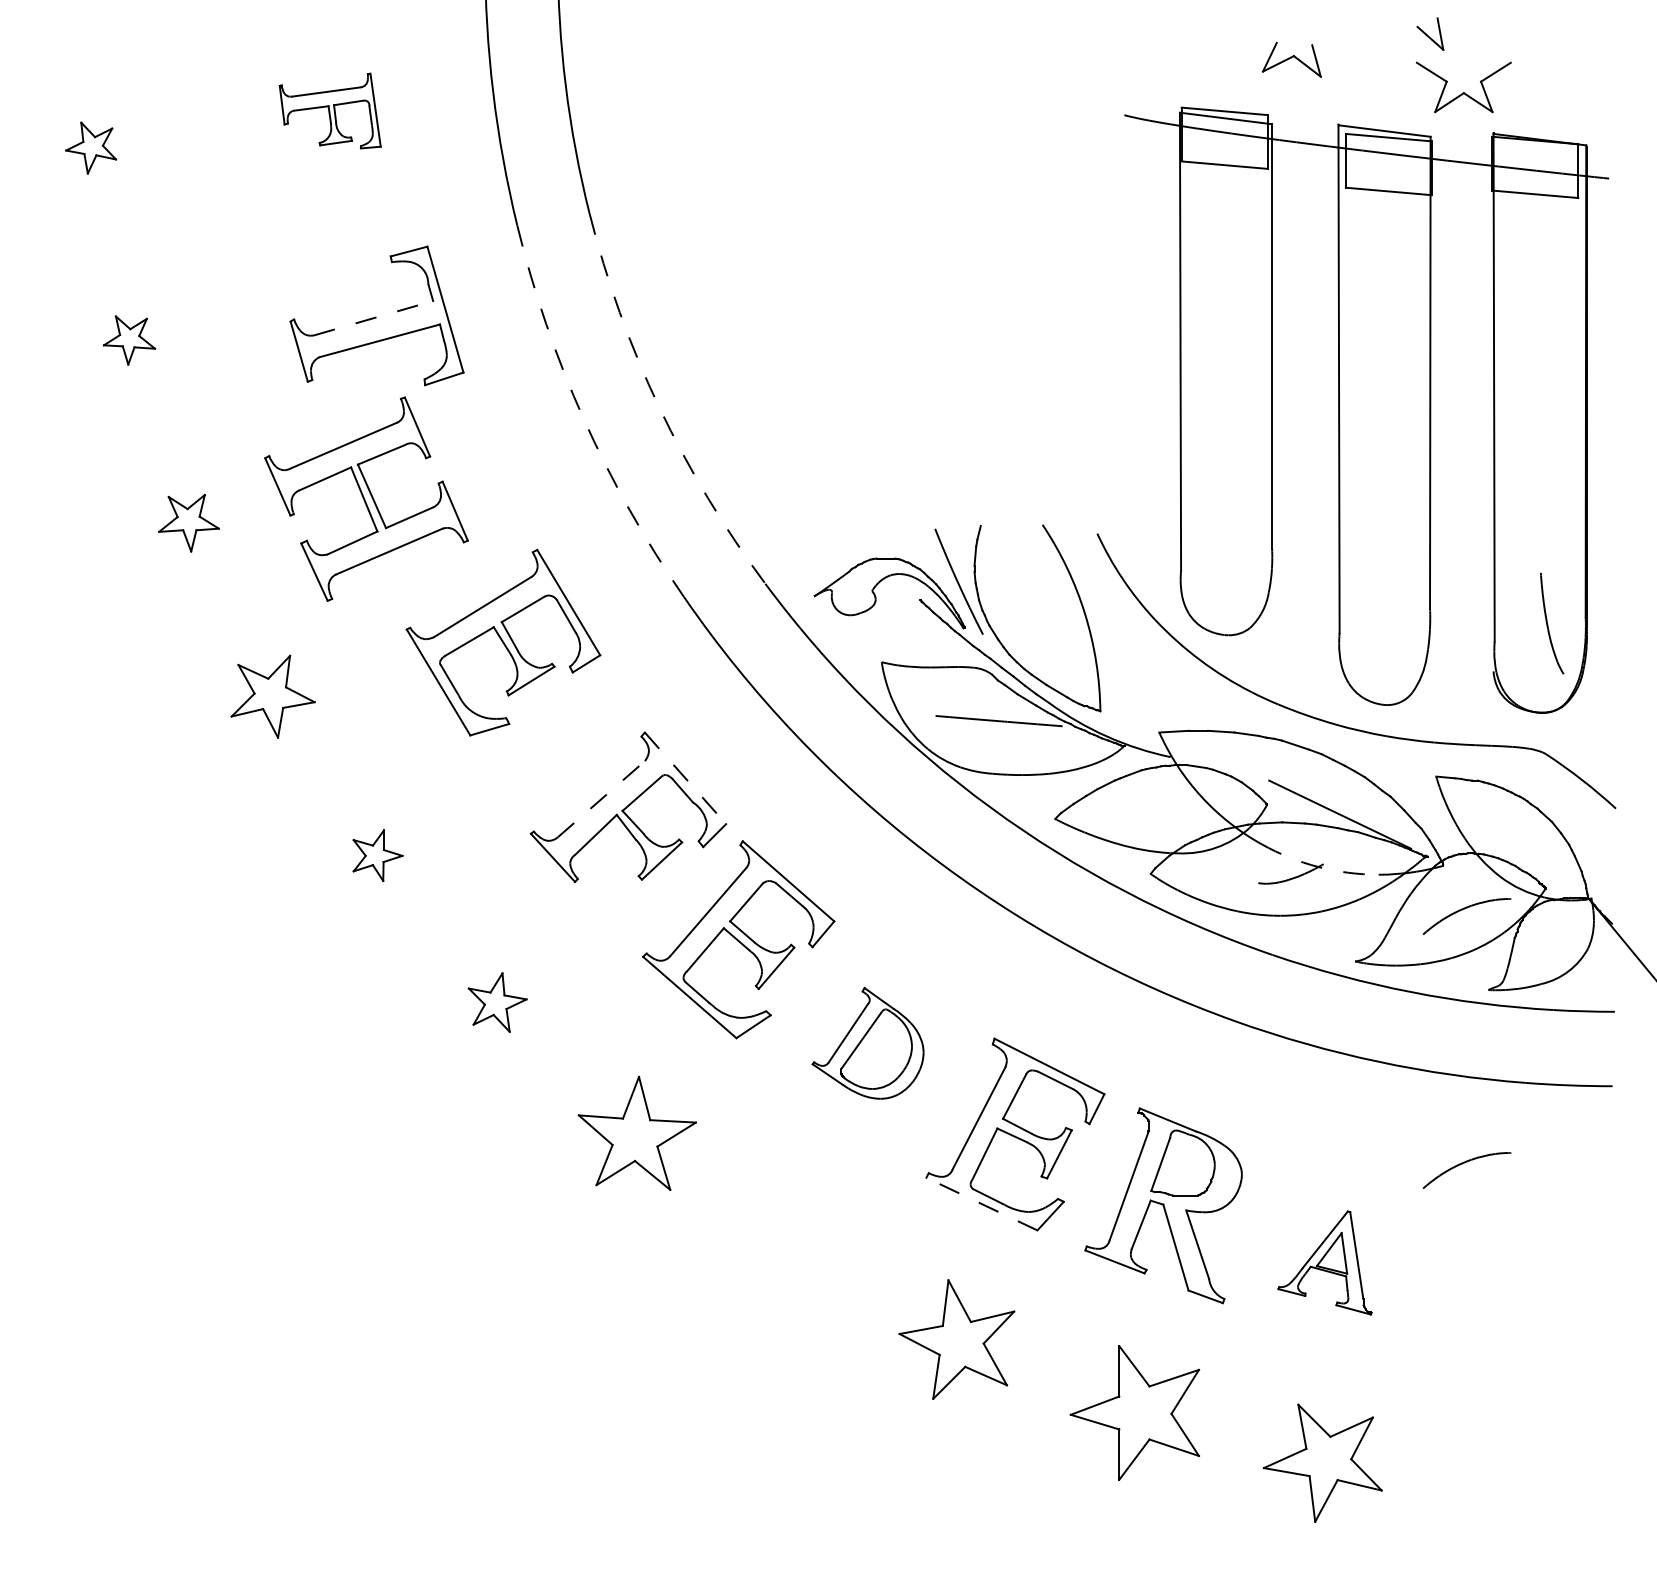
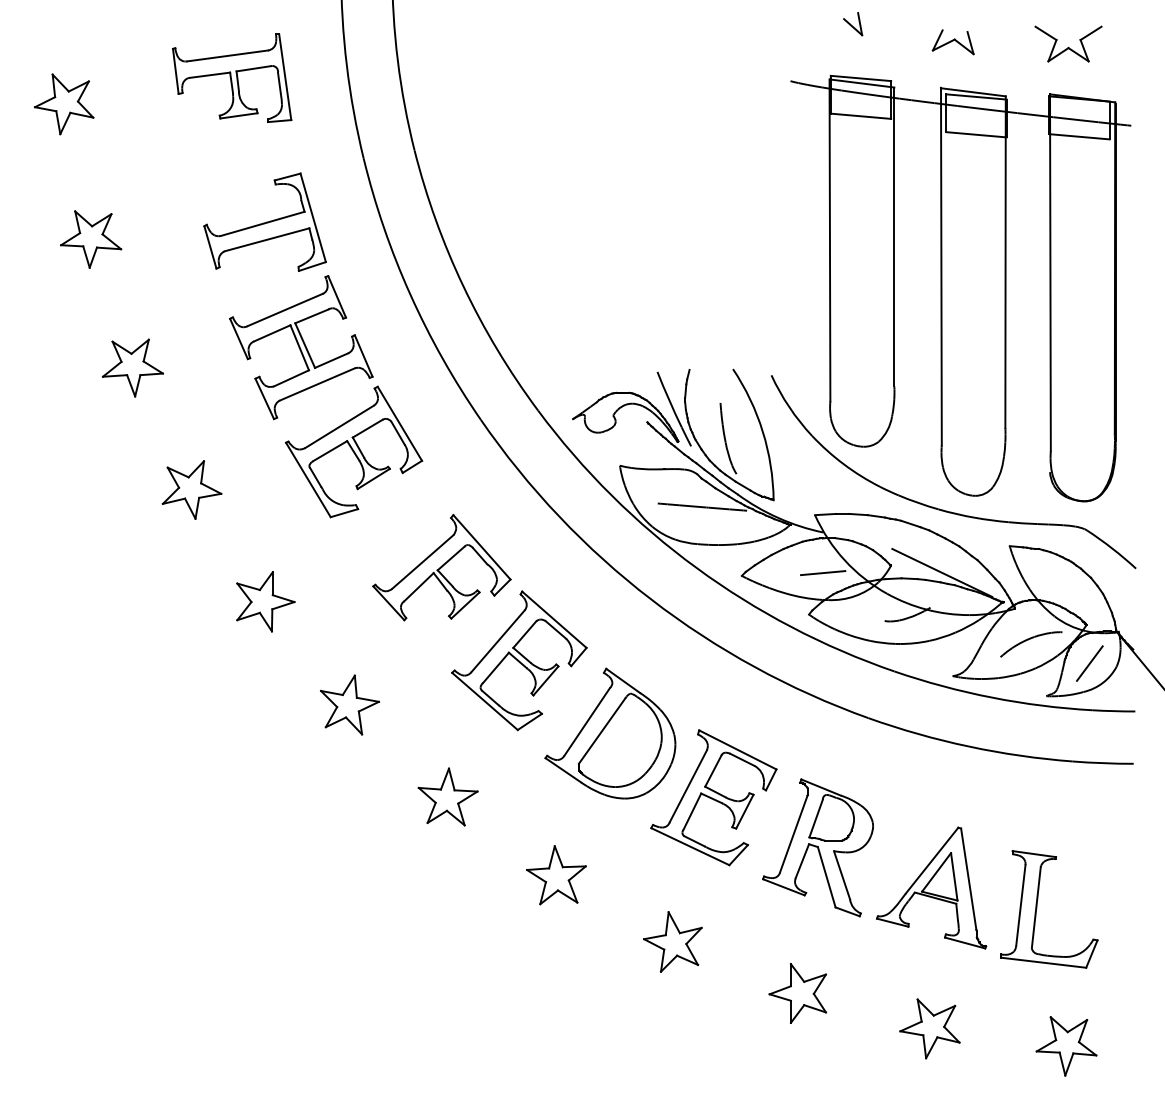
part: (1430, 33) -> (853, 23), moved
part: (1291, 59) -> (952, 42), moved
part: (1463, 87) -> (1068, 44), moved
part: (330, 110) -> (232, 77), size x1.67
part: (90, 147) -> (63, 103), size x1.67
line: (373, 318) -> (262, 224), dashed -> solid
part: (129, 340) -> (91, 239), size x1.67
arc: (659, 407) -> (463, 286), dashed -> solid
arc: (583, 418) -> (410, 294), dashed -> solid
part: (366, 498) -> (301, 347), moved
part: (188, 522) -> (132, 367), size x1.43
part: (1552, 623) -> (728, 438), moved
line: (685, 778) -> (481, 547), dashed -> solid
line: (601, 799) -> (422, 562), dashed -> solid
line: (1170, 814) -> (822, 572), added
part: (377, 855) -> (265, 601), size x1.67
arc: (1318, 866) -> (926, 609), dashed -> solid
line: (1549, 943) -> (1089, 663), added
part: (497, 1002) -> (349, 704), size x1.43
part: (867, 1043) -> (609, 733), size x1.67
part: (637, 1133) -> (448, 797), size x0.71
part: (1462, 1164) -> (1028, 818), removed
line: (981, 1203) -> (690, 846), dashed -> solid
part: (791, 1244) -> (556, 875), added
part: (1324, 1262) -> (931, 887), size x1.67
part: (1475, 1289) -> (1037, 906), added
part: (957, 1339) -> (673, 941), size x0.71
part: (1134, 1412) -> (797, 993), size x0.62
part: (1322, 1463) -> (929, 1029), size x0.71
part: (1516, 1487) -> (1066, 1045), added

